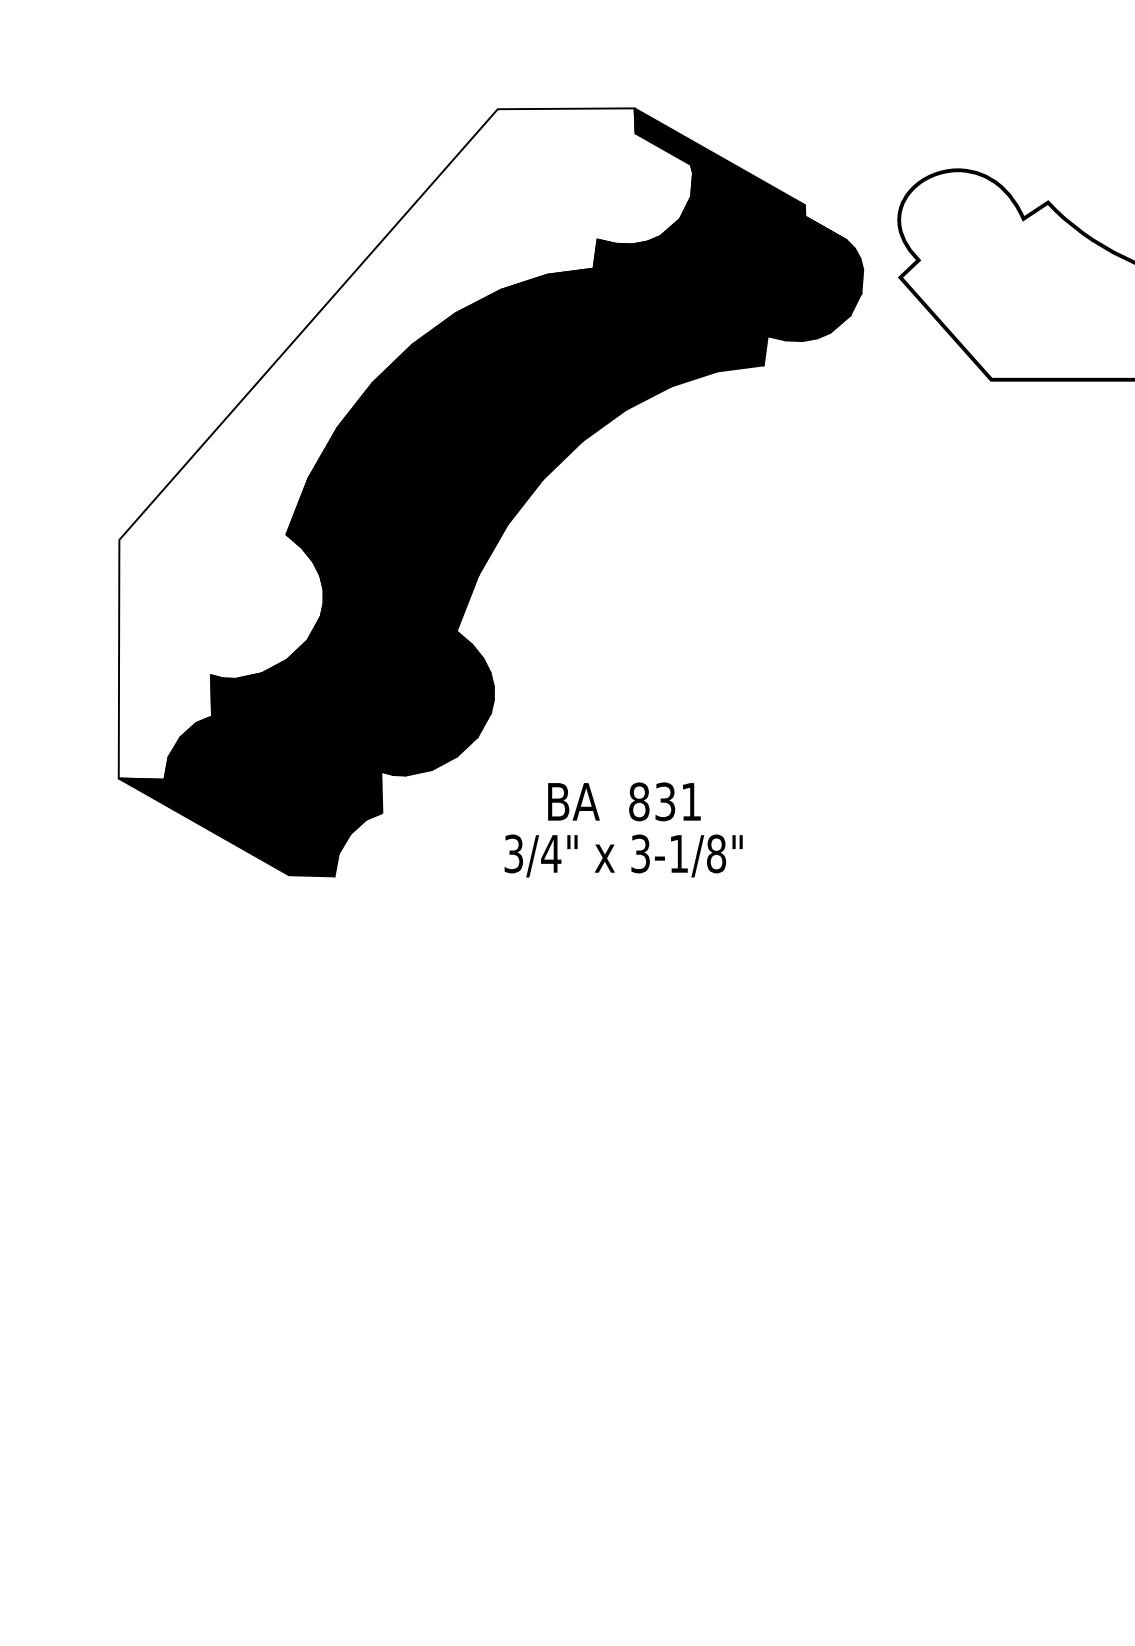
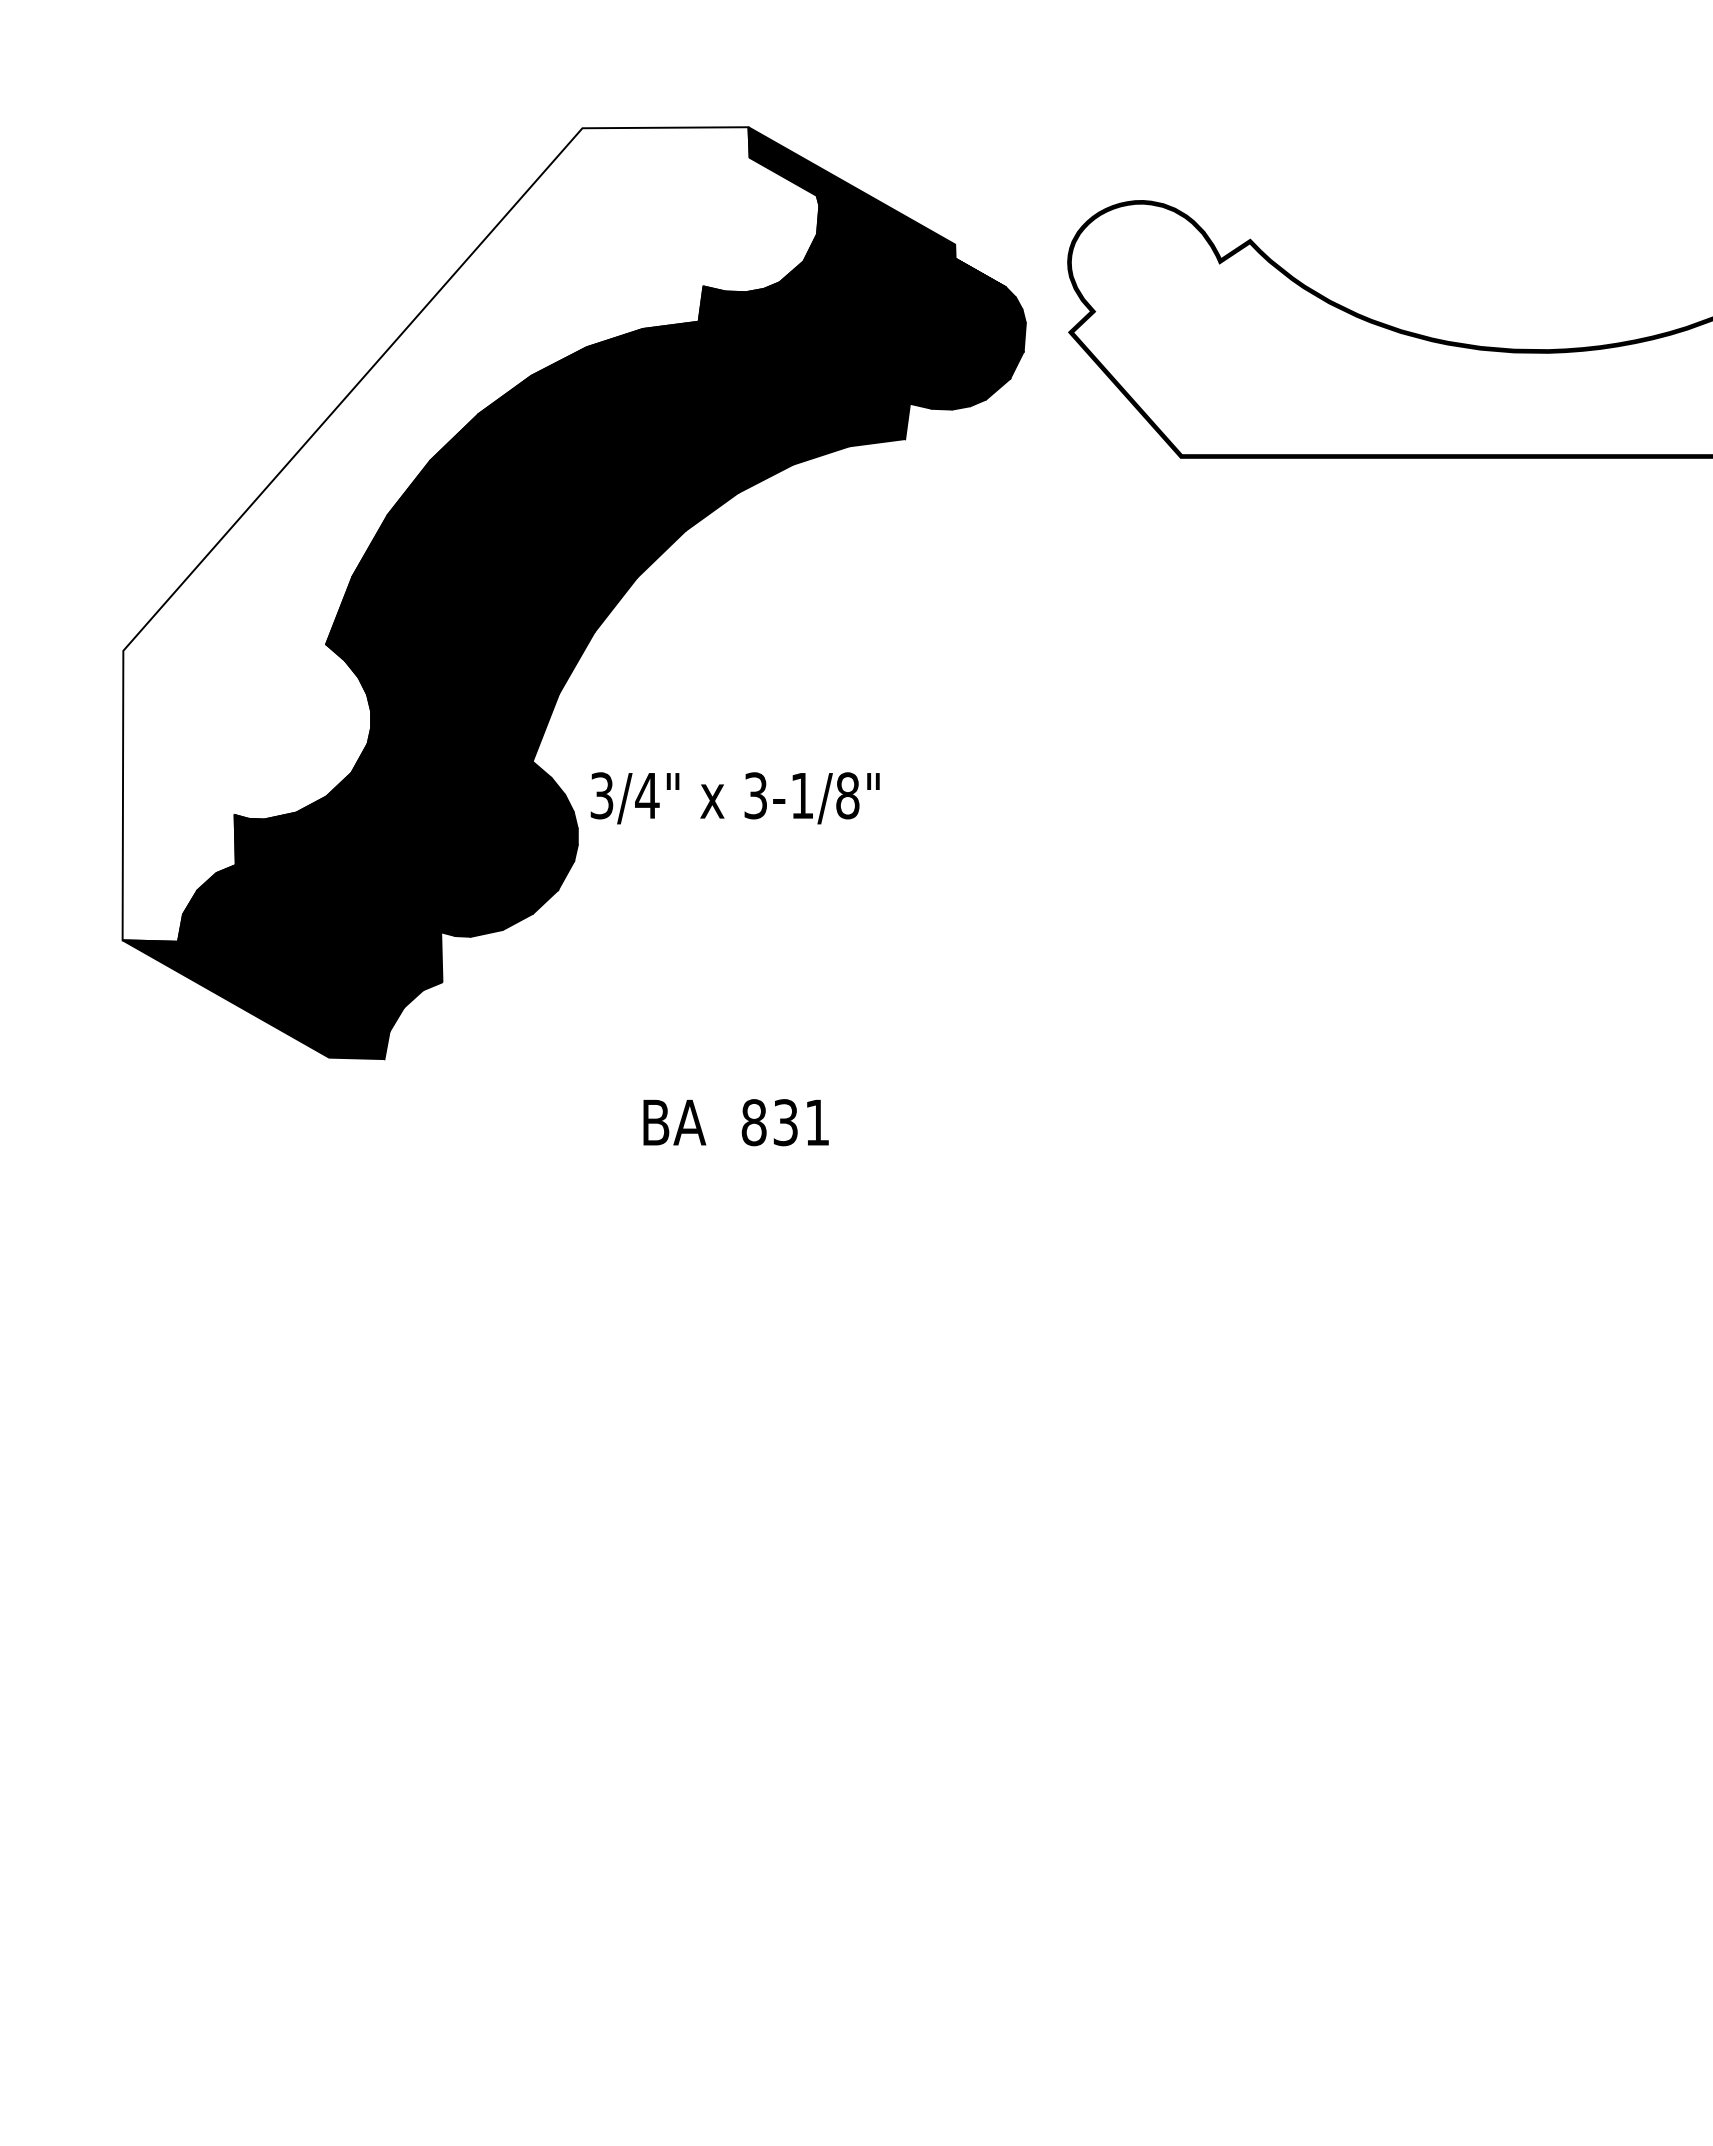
text: (623, 801) -> (735, 1122), moved
text: (623, 856) -> (734, 798), moved

